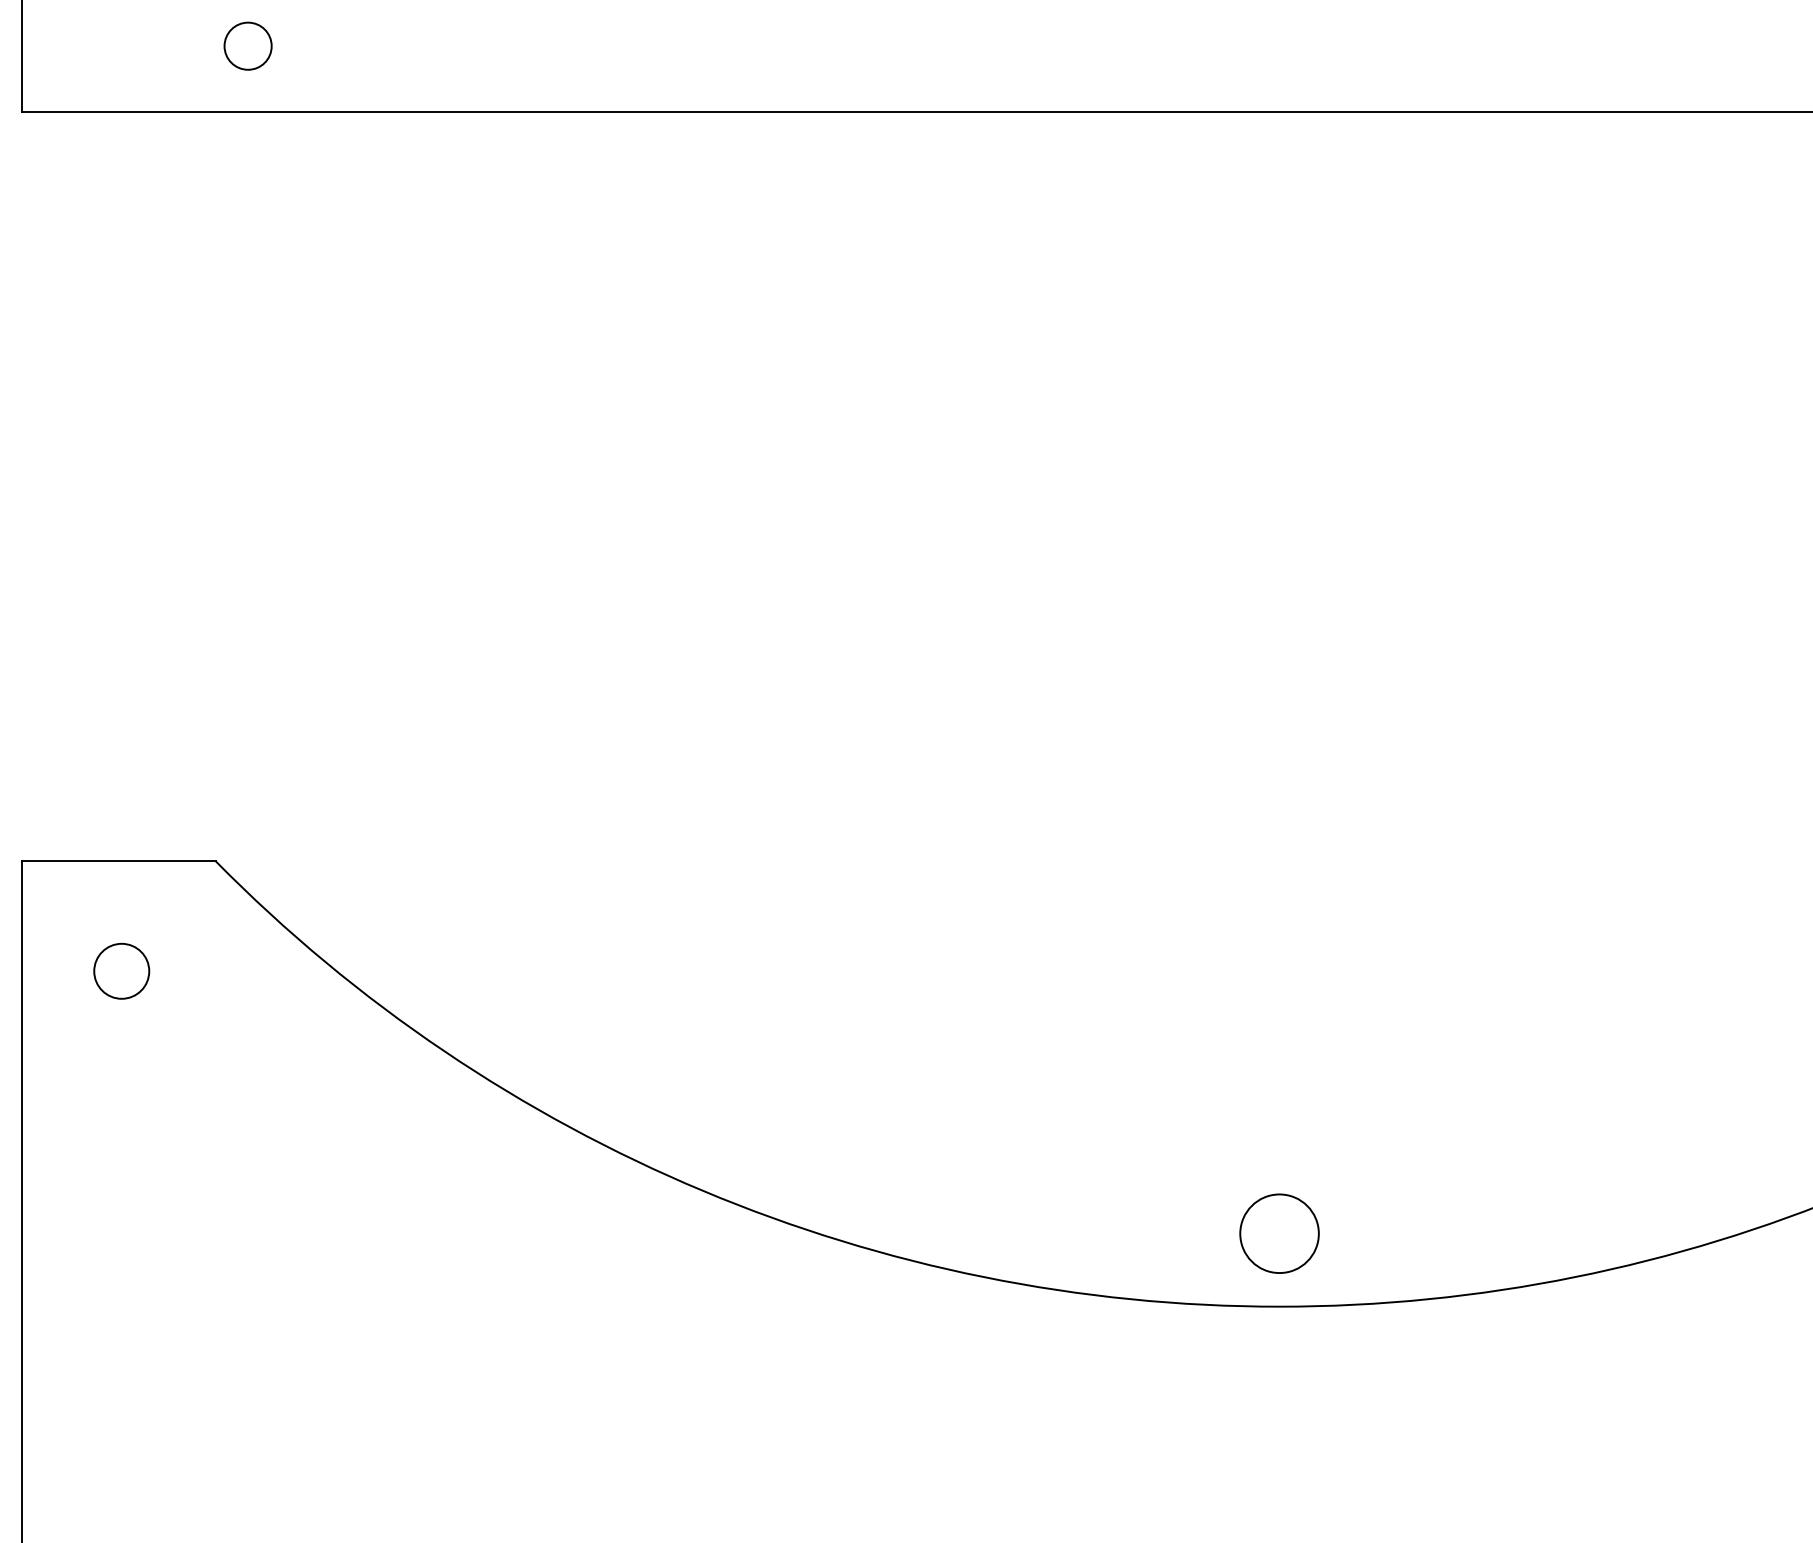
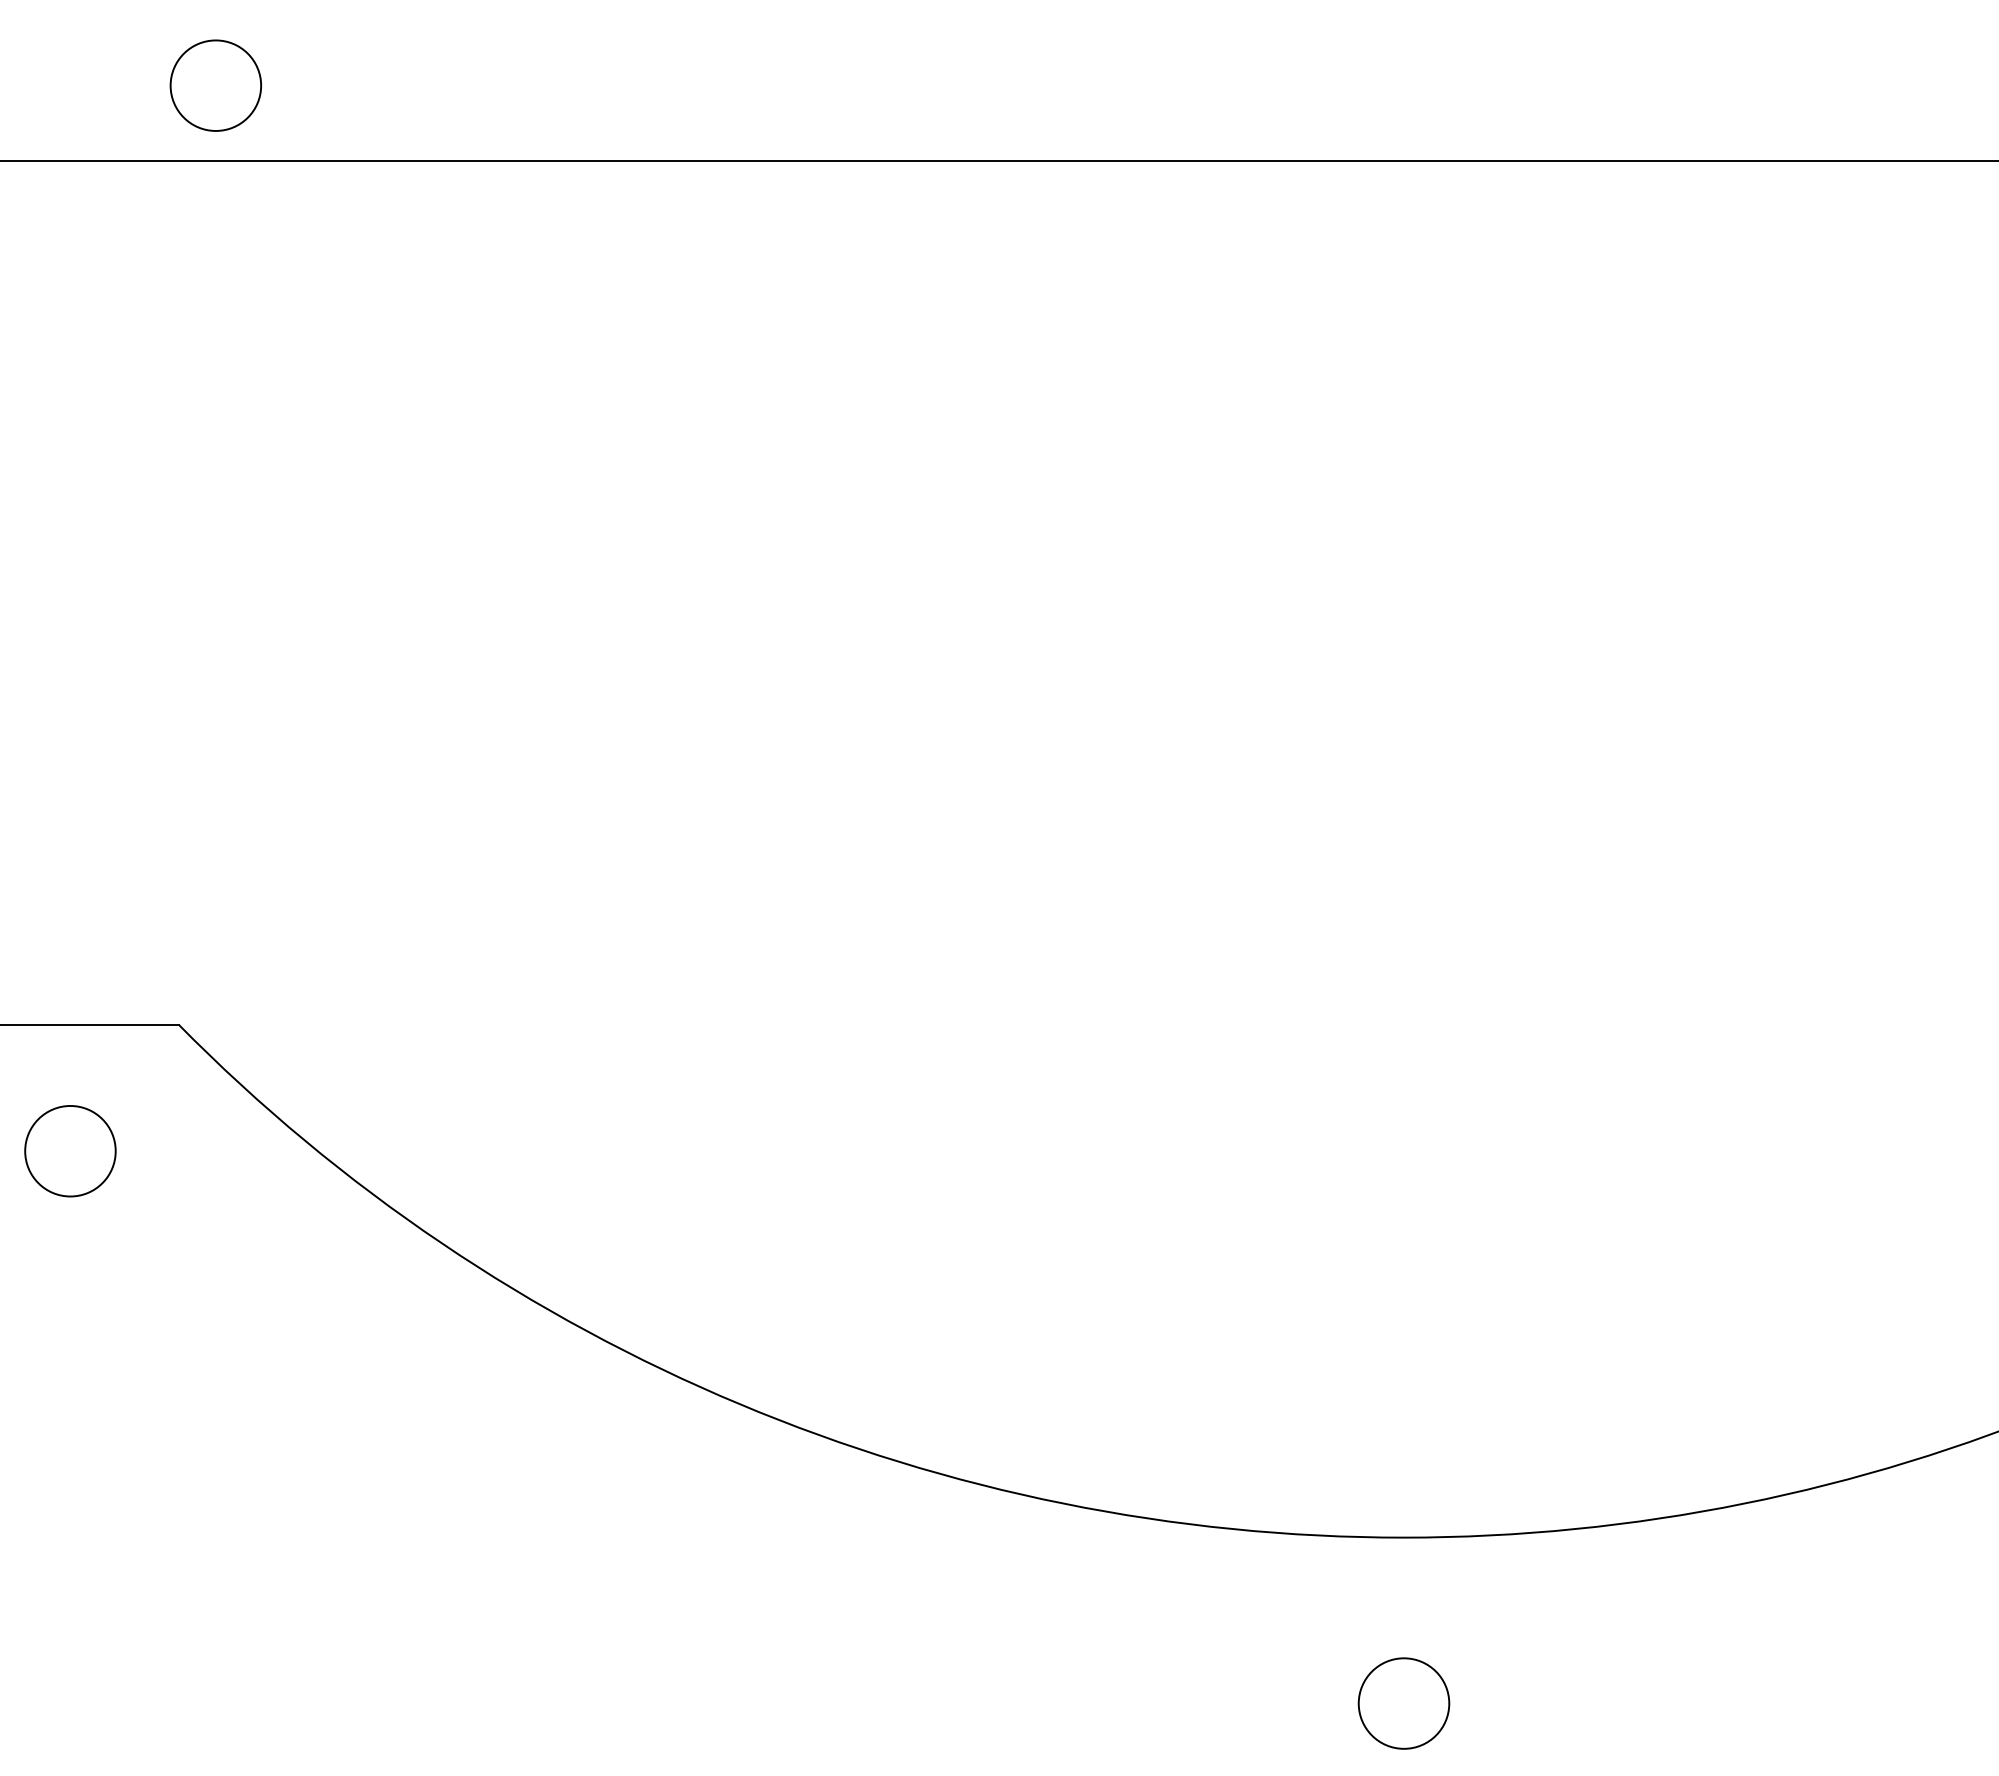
circle: (247, 45) -> (215, 84), size x1.67
circle: (121, 971) -> (70, 1151), size x1.43
circle: (1279, 1233) -> (1403, 1703), moved

